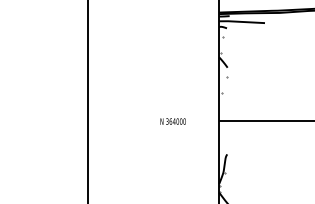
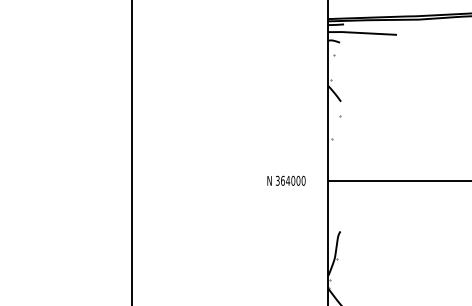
text: (172, 121) -> (285, 180), moved

